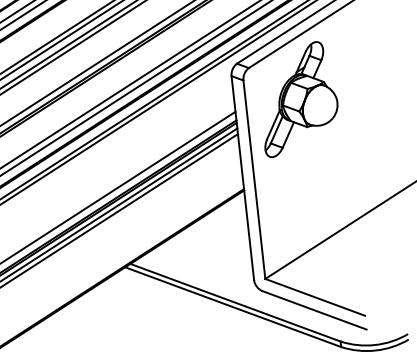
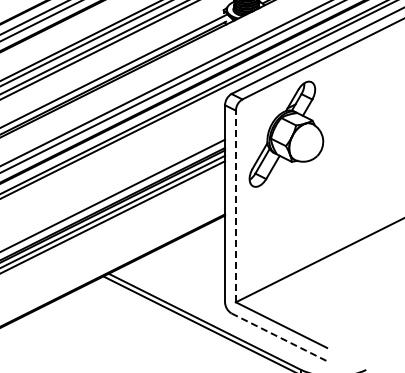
line: (253, 179) -> (235, 206), solid -> dashed
line: (314, 310) -> (279, 337), solid -> dashed

